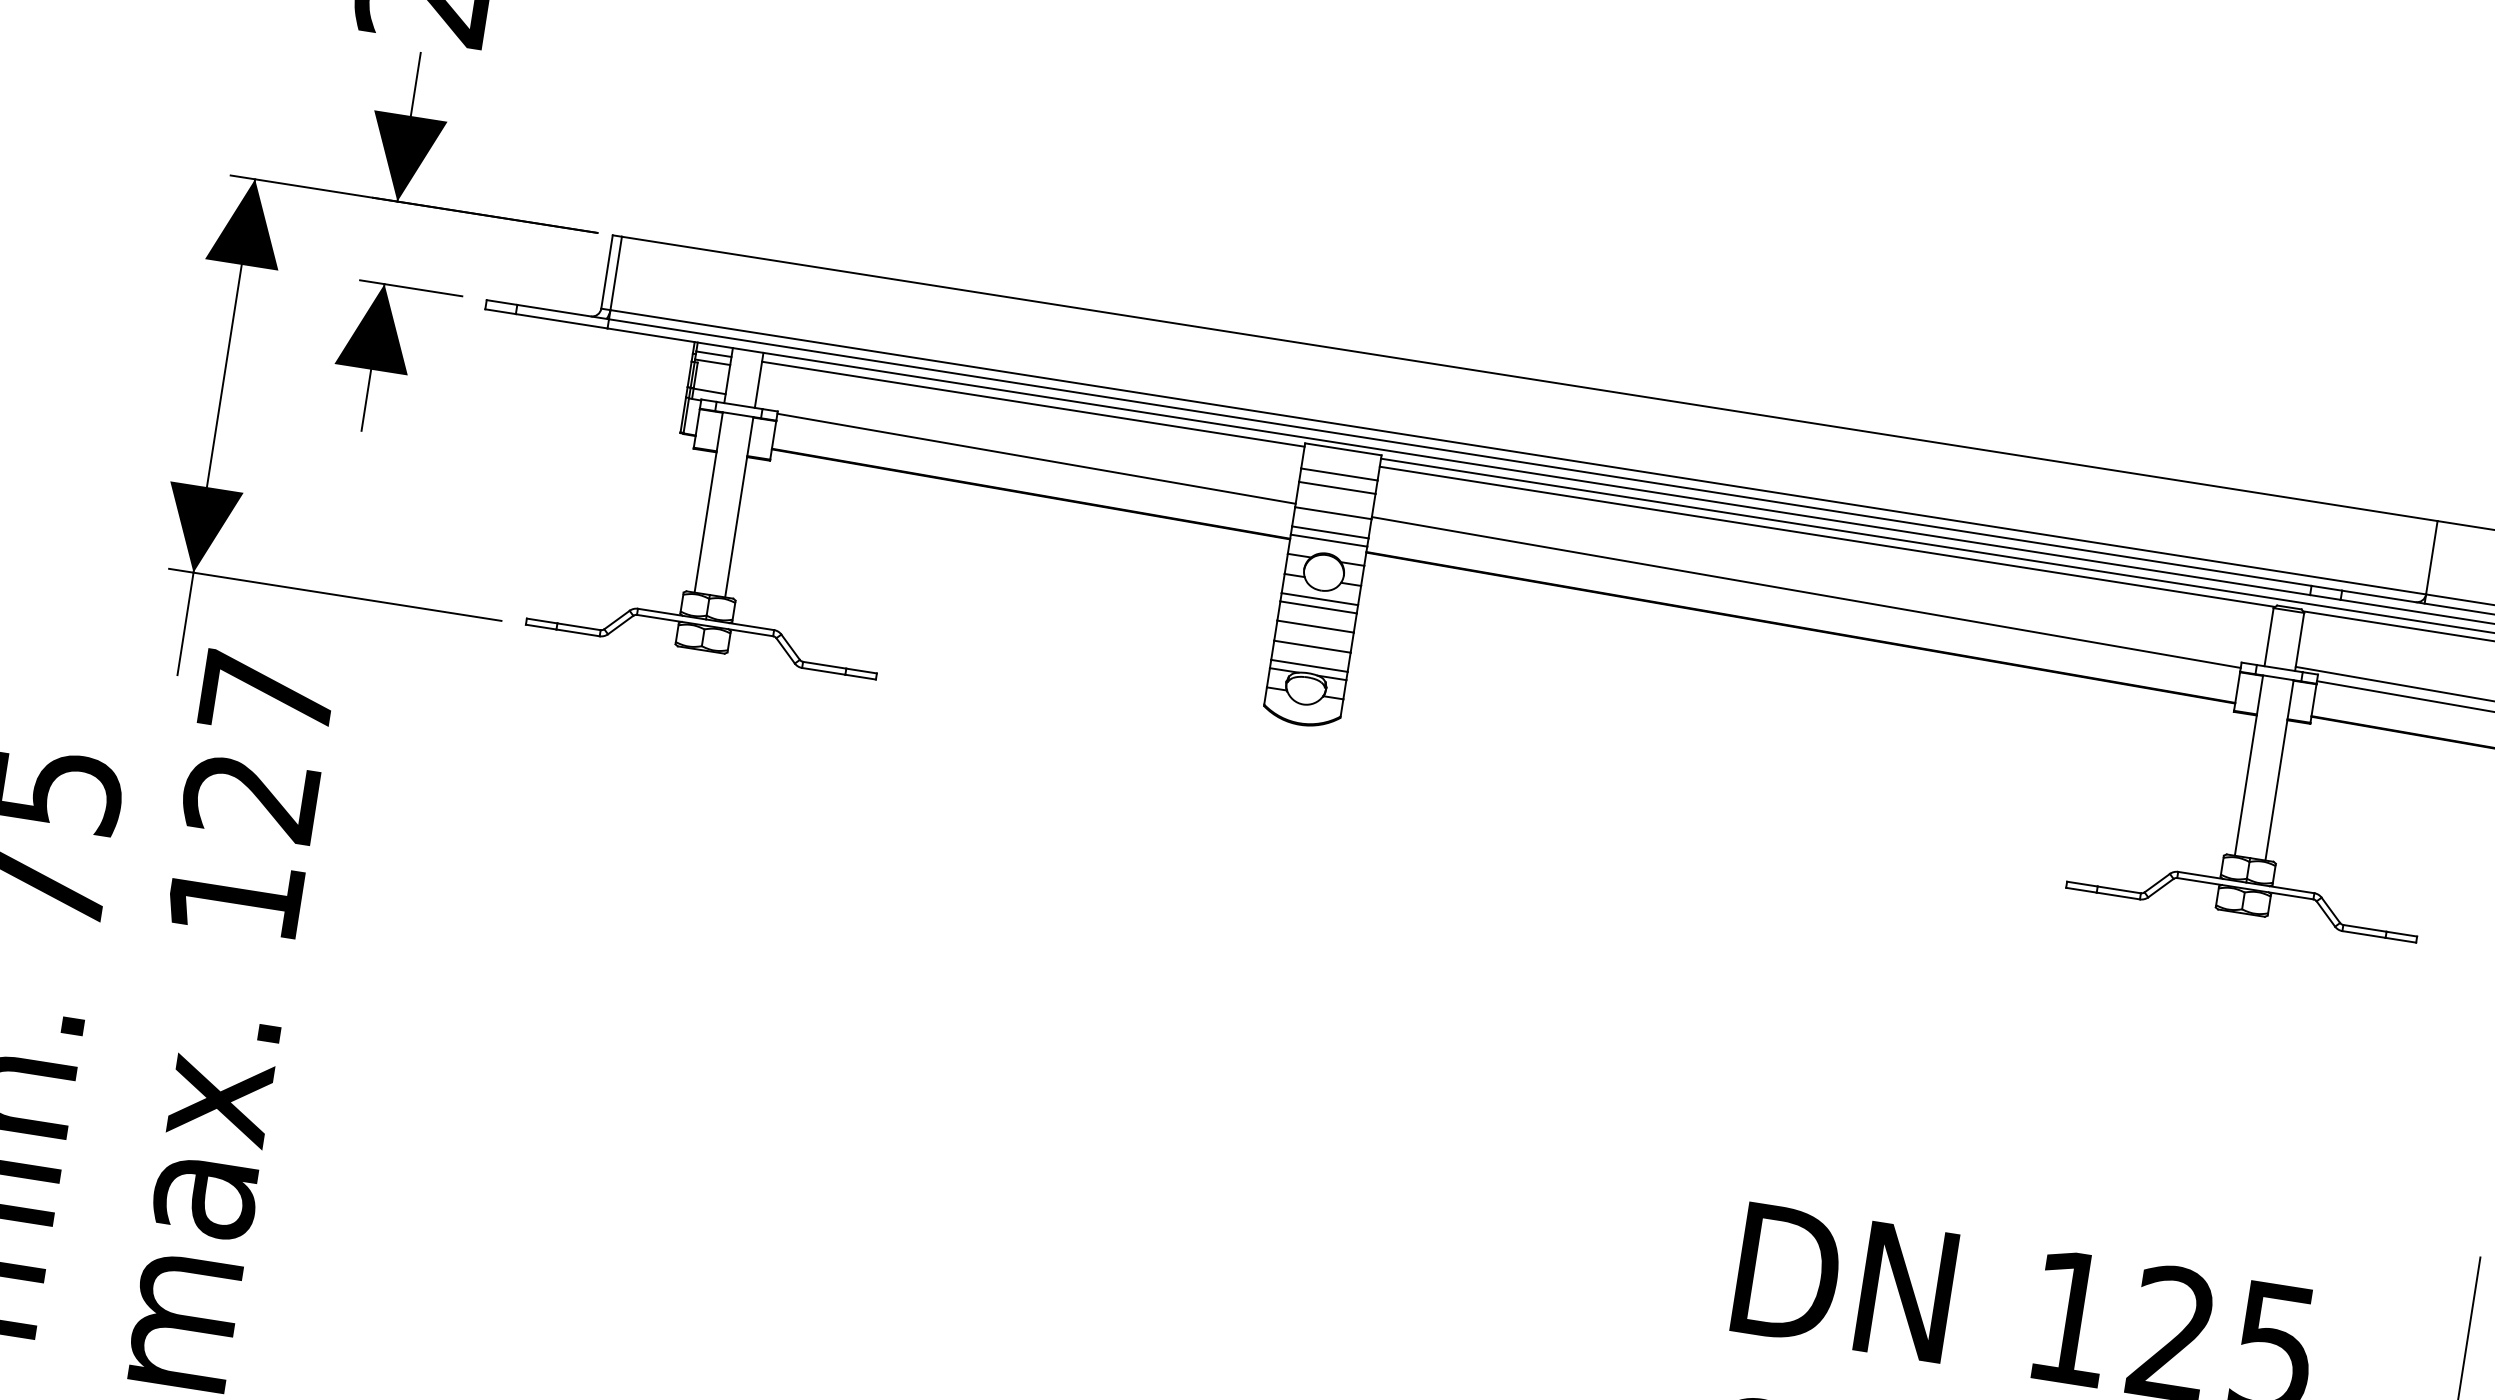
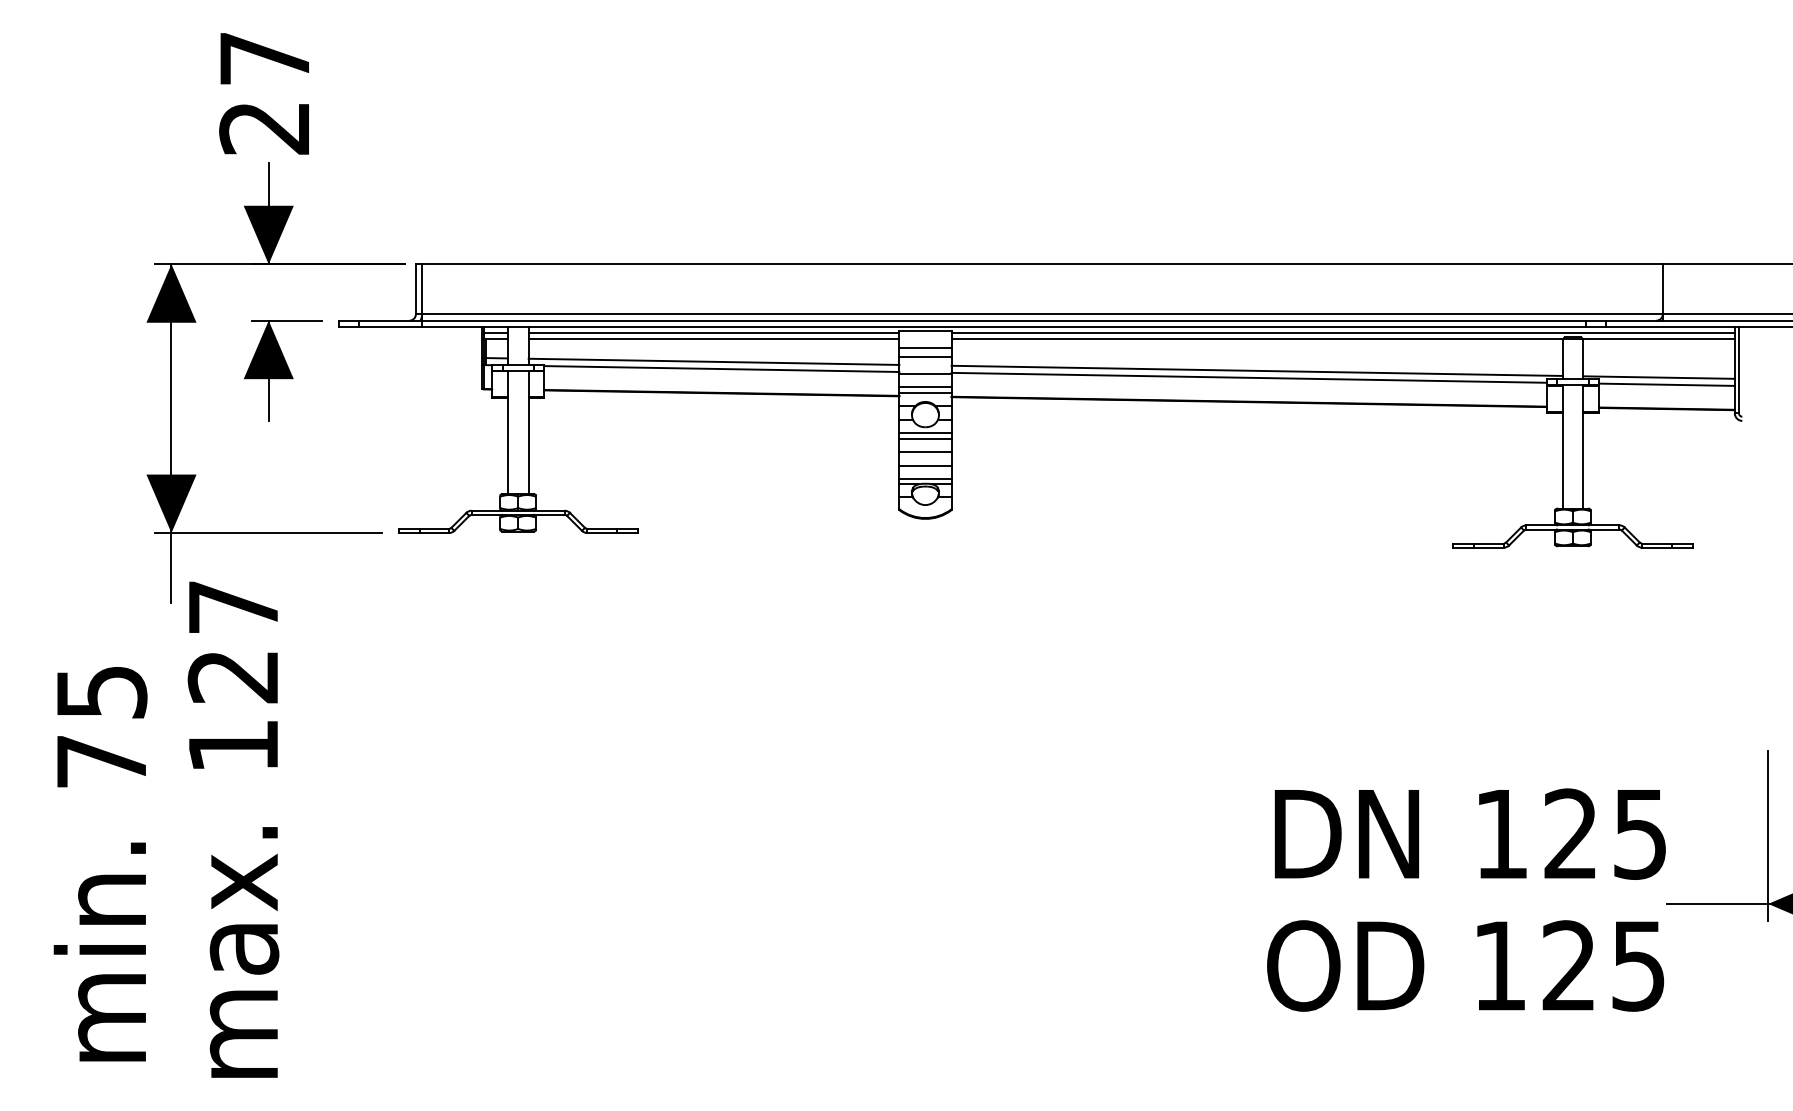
line: (1031, 412) -> (713, 338), added
line: (1026, 445) -> (713, 361), added
line: (1818, 583) -> (1256, 370), added

